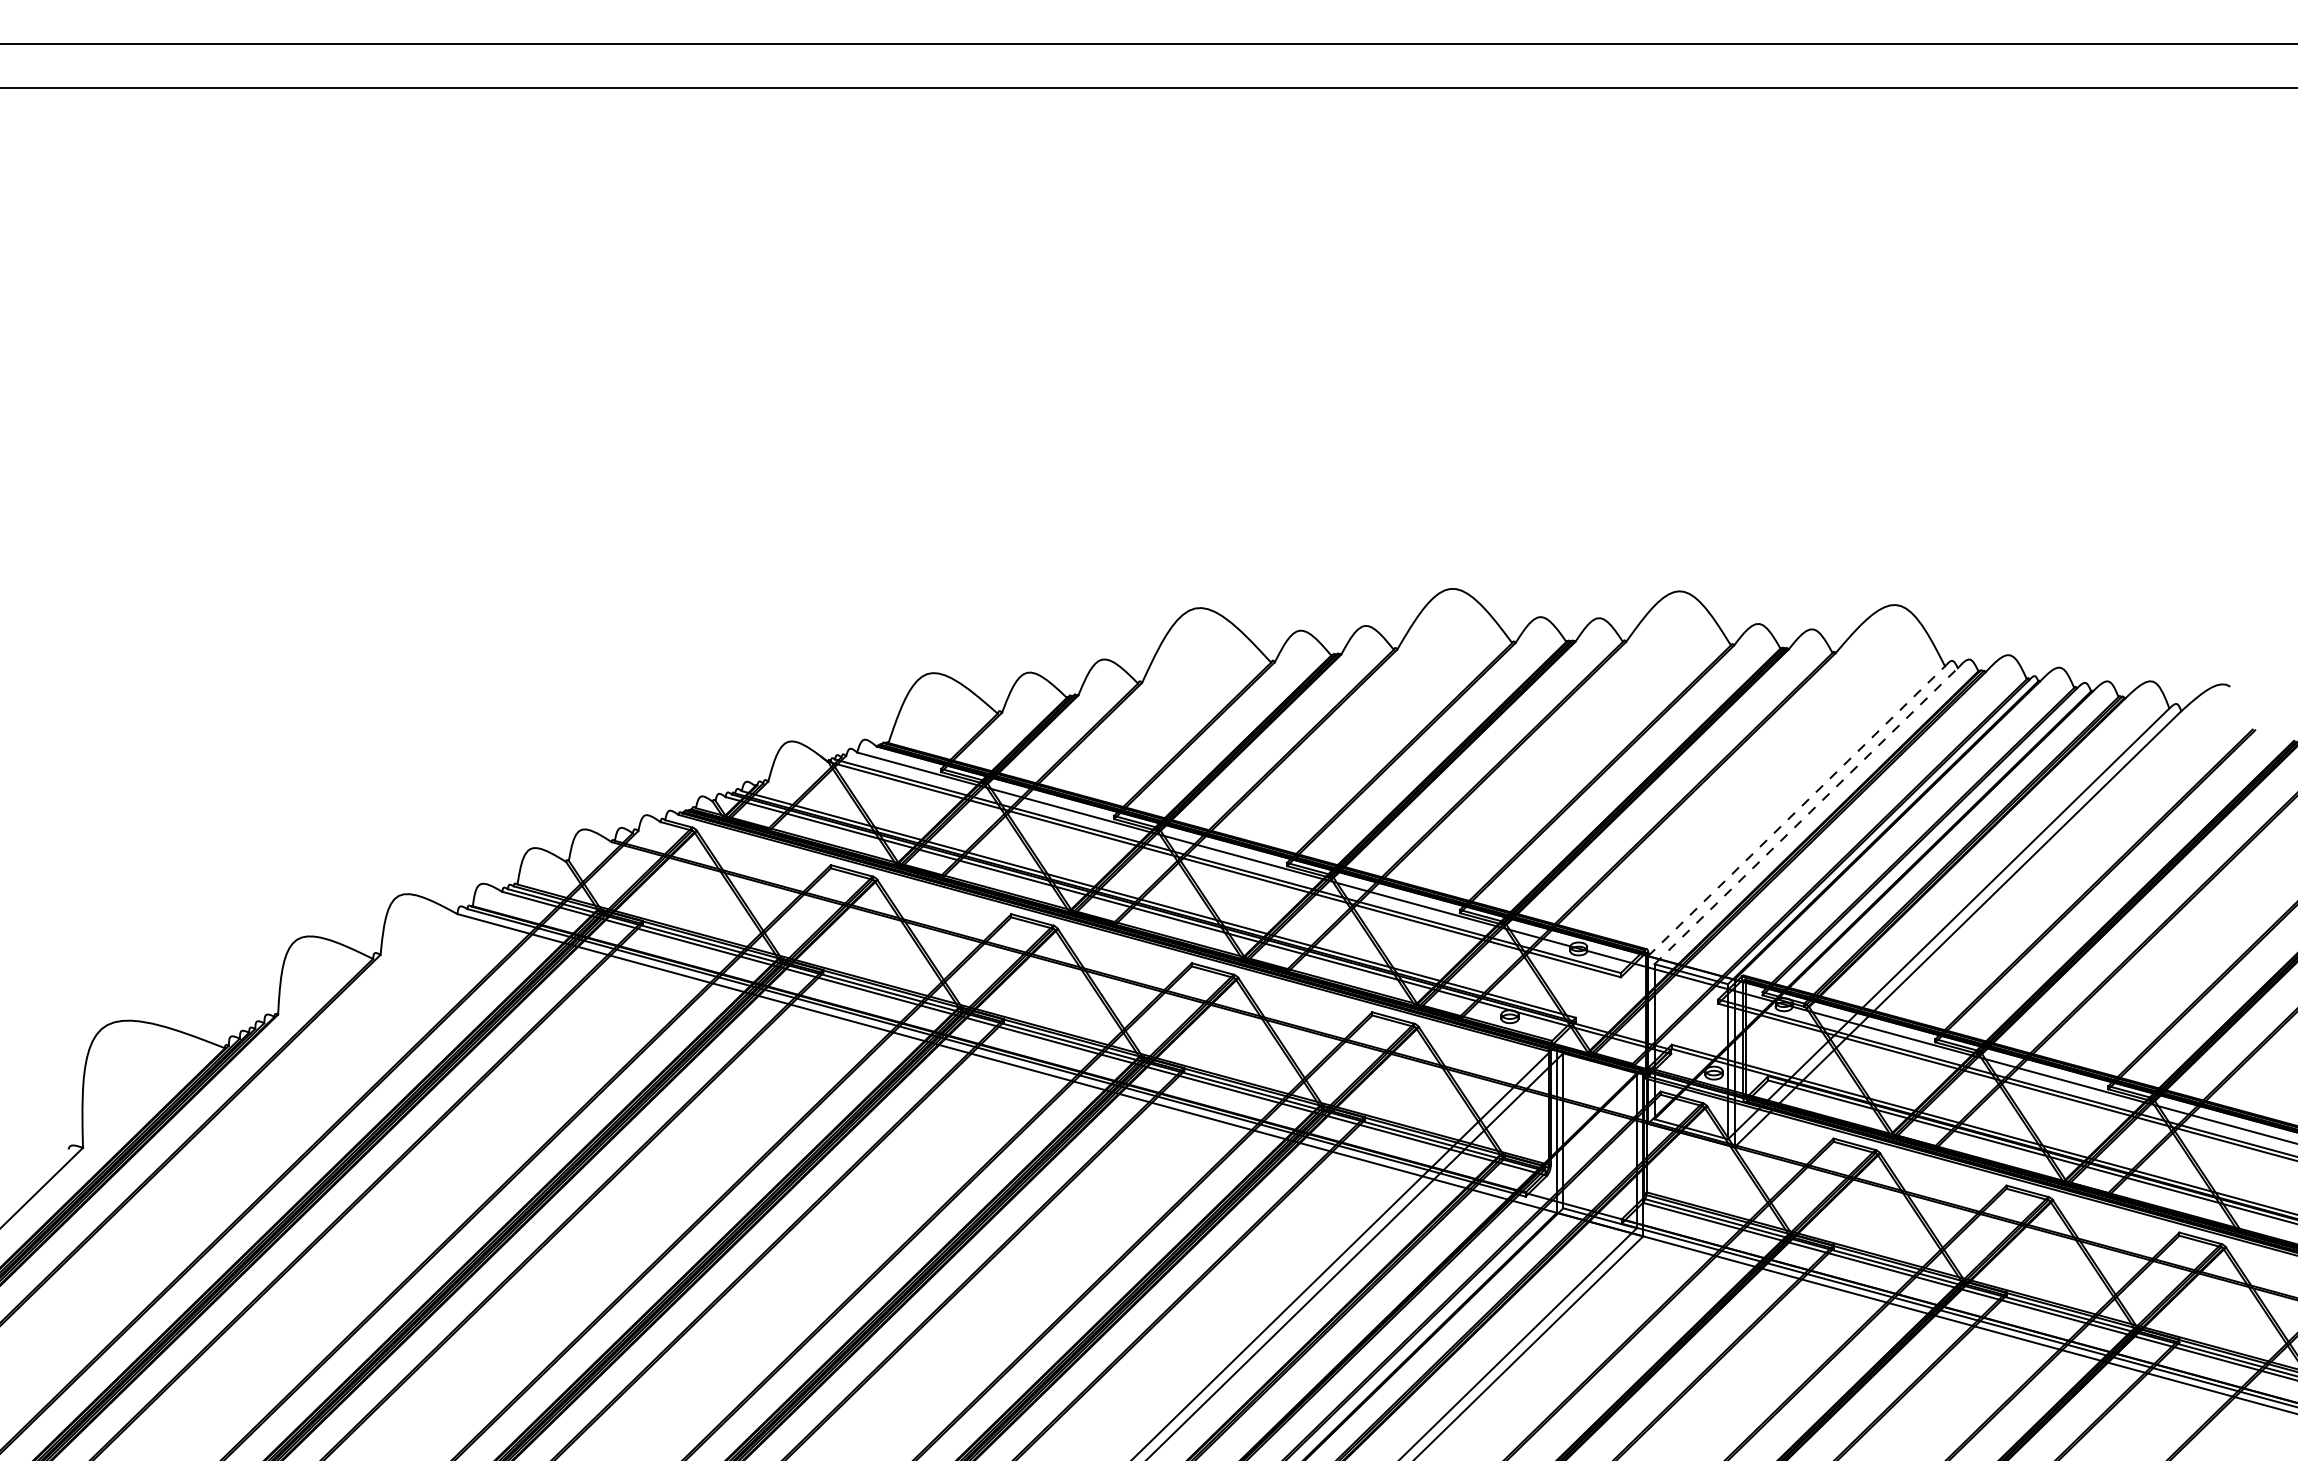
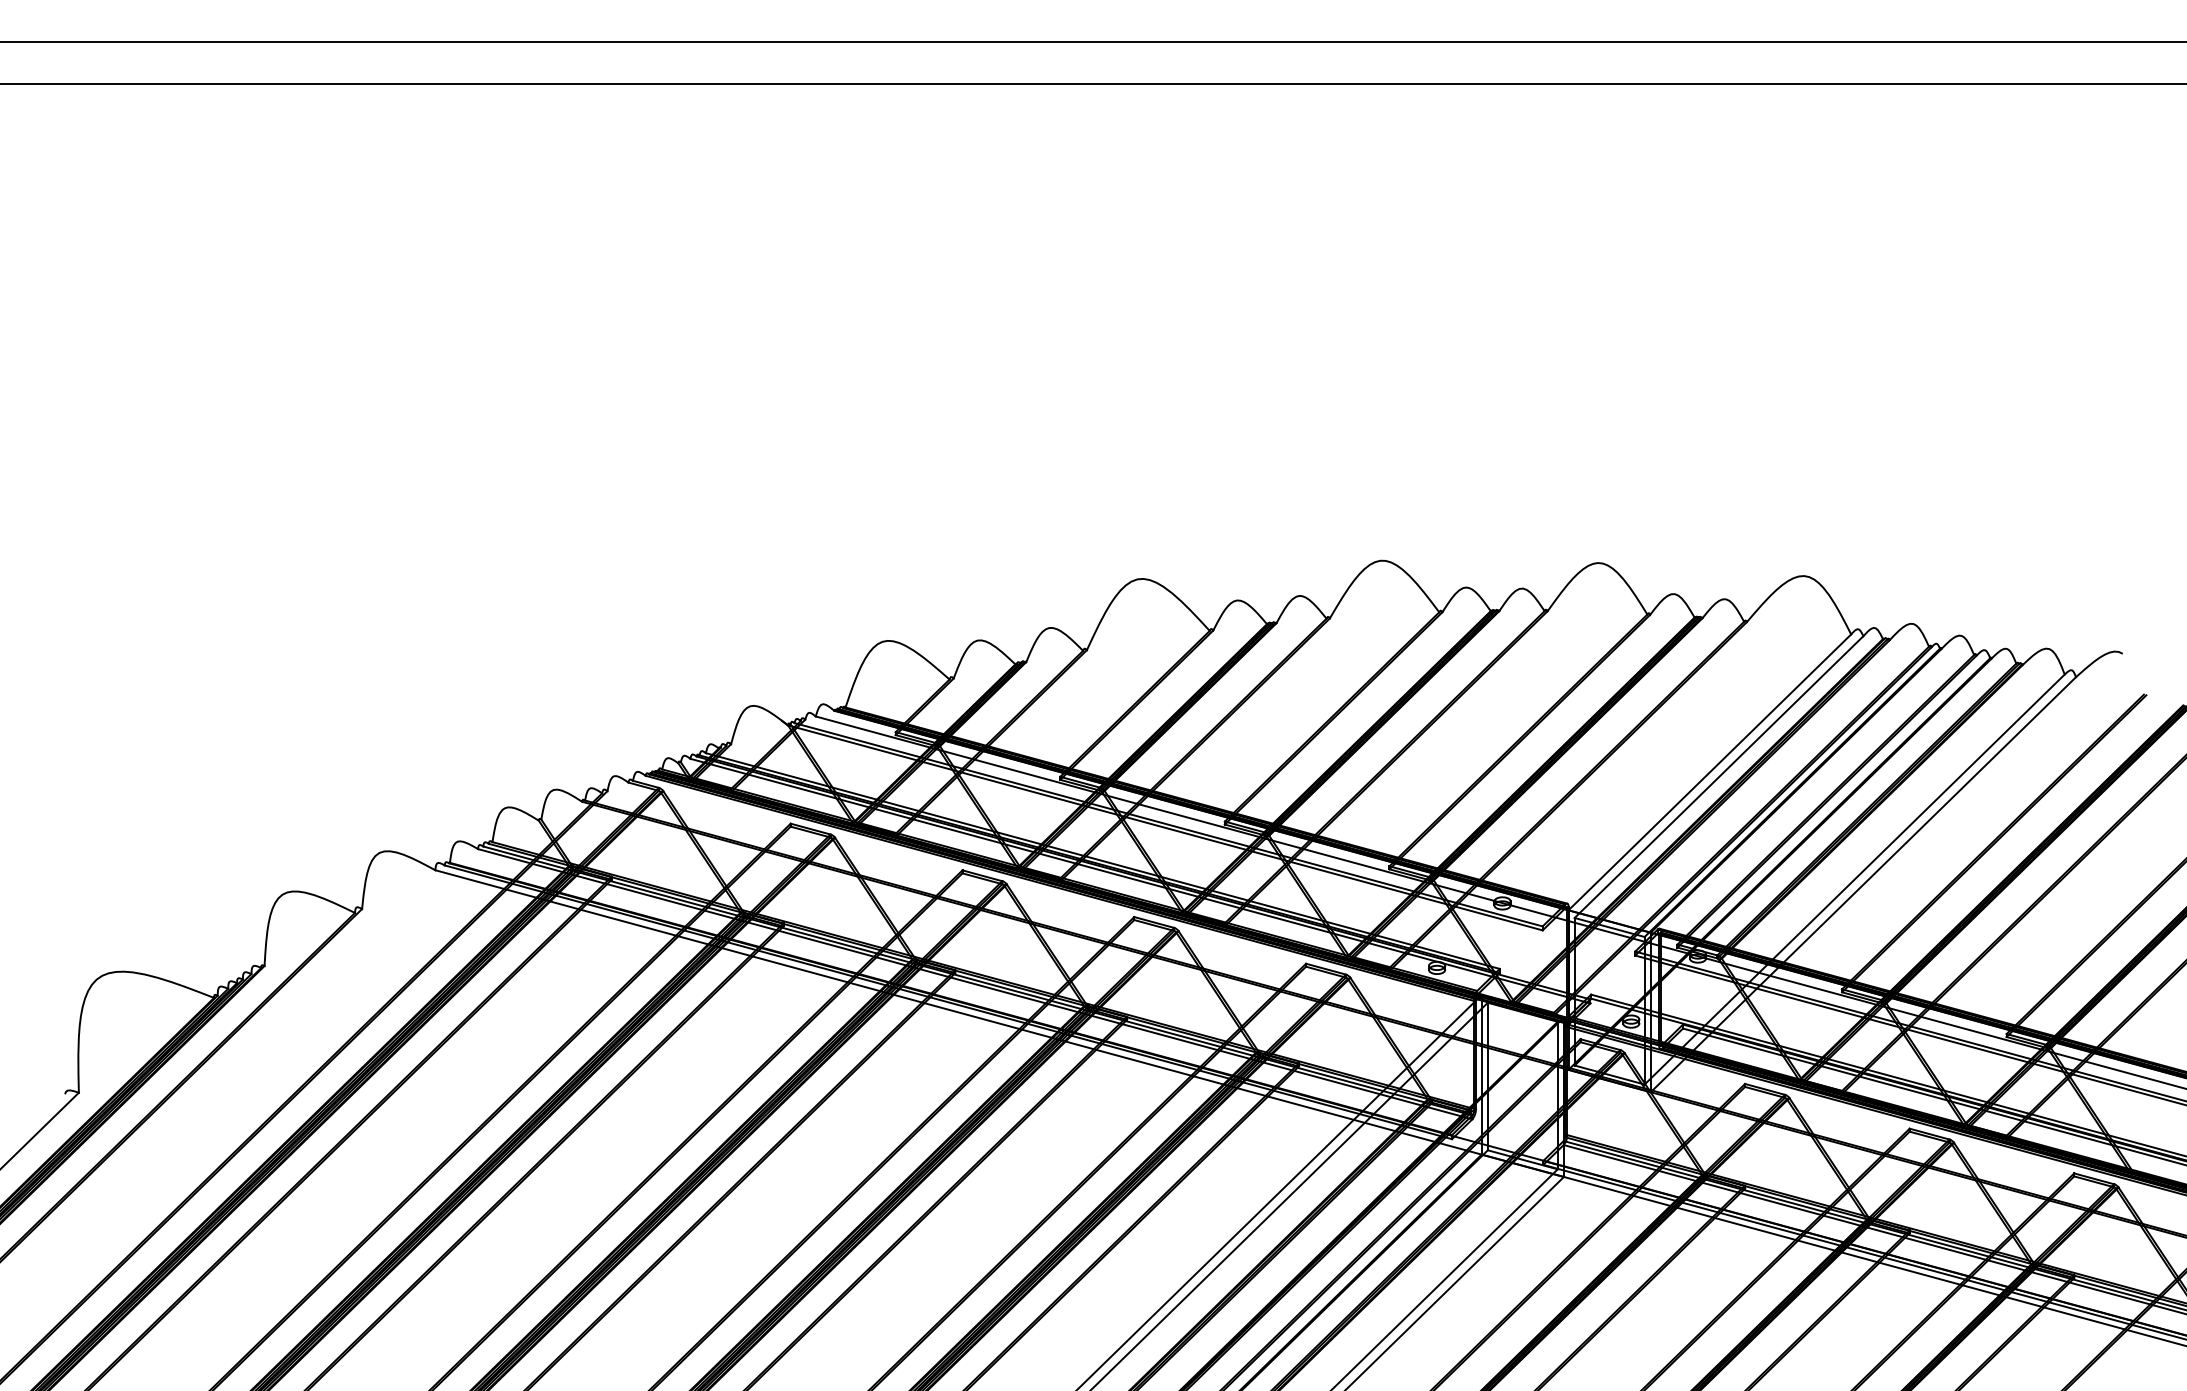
line: (1796, 810) -> (1709, 771), dashed -> solid
line: (1806, 816) -> (1719, 777), dashed -> solid

